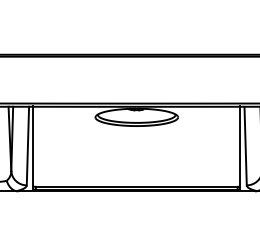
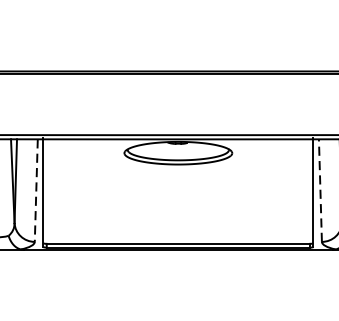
line: (245, 145) -> (320, 189), solid -> dashed
line: (27, 146) -> (35, 191), solid -> dashed

